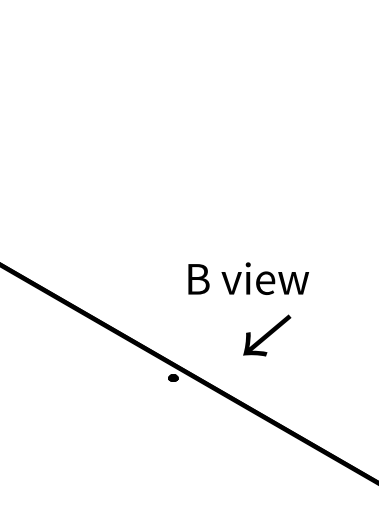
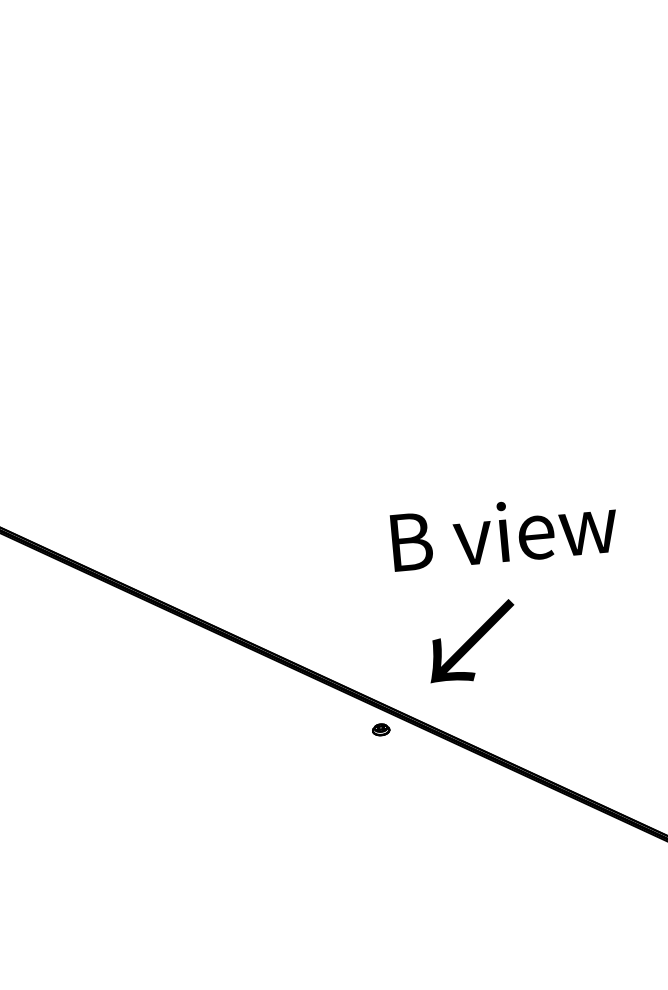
text: (267, 335) -> (472, 641), moved

